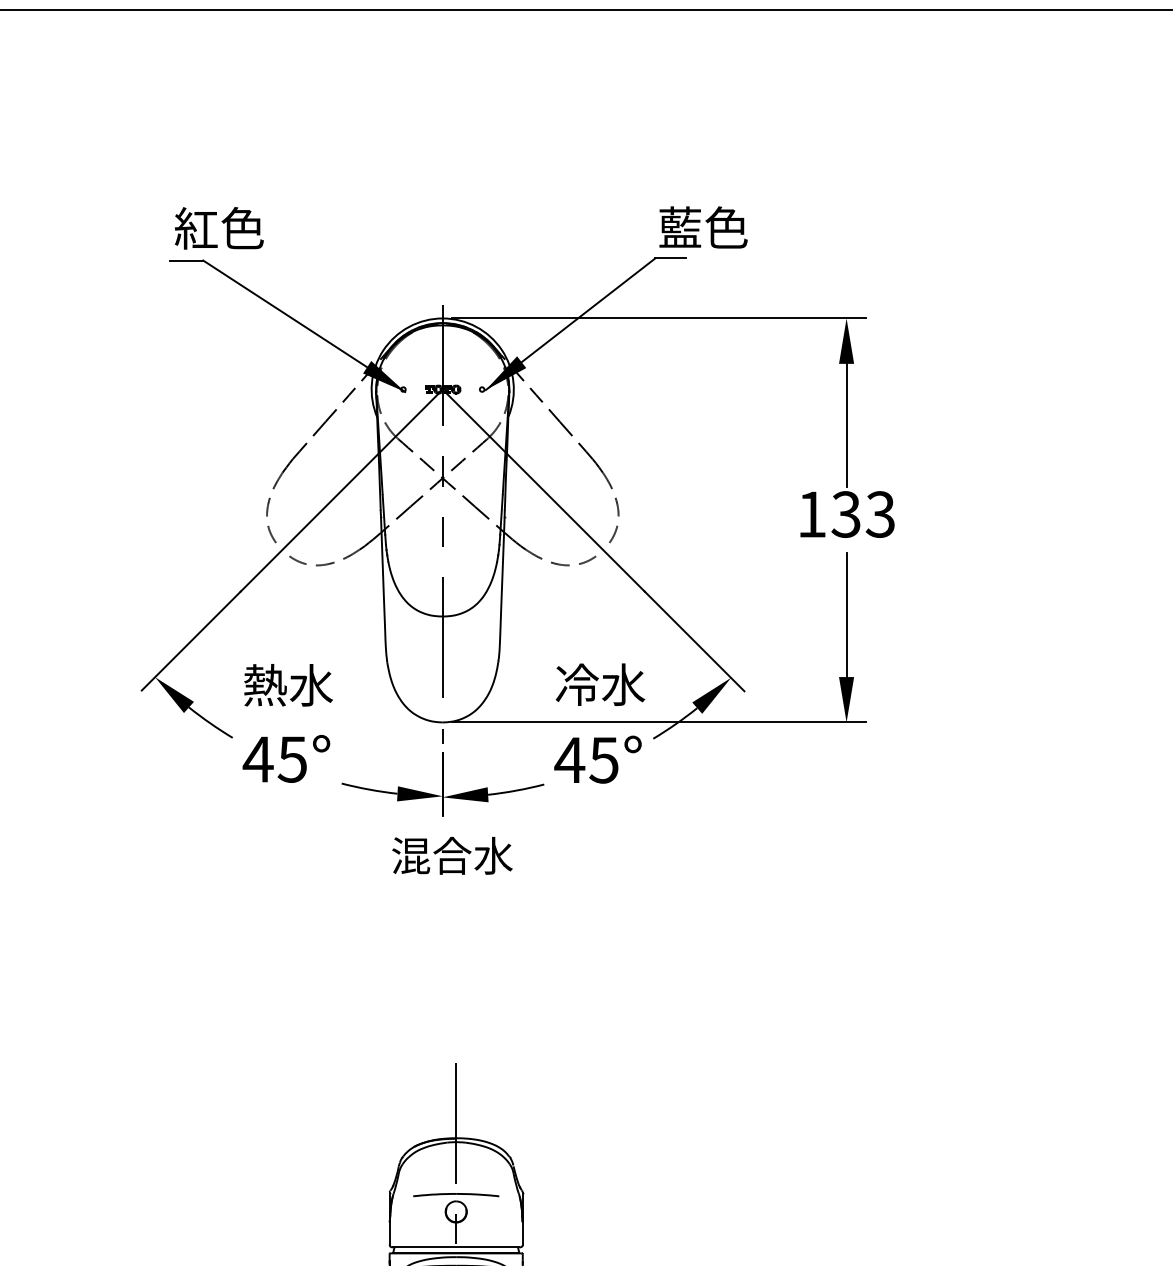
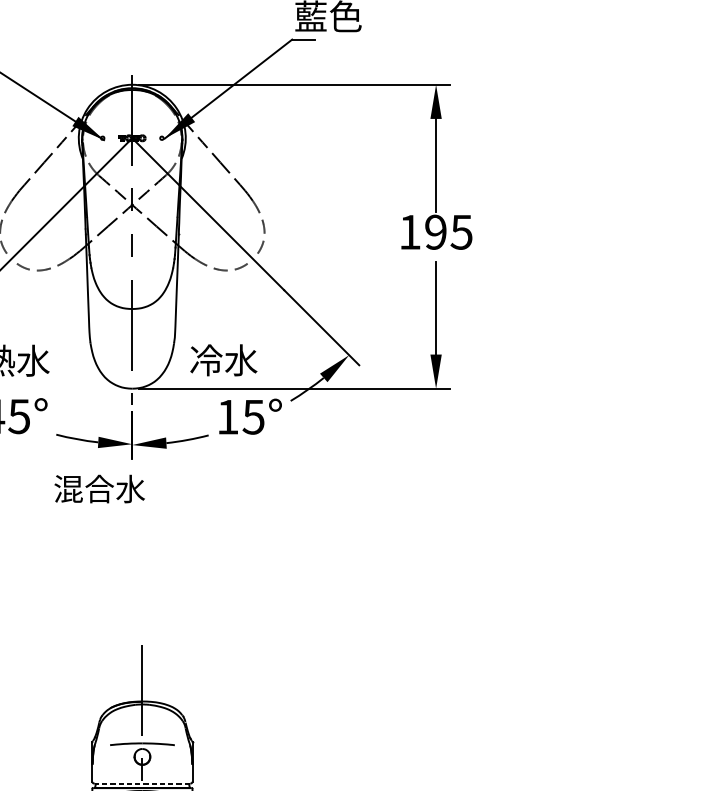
text: (862, 514) -> (448, 232), 133 -> 195
text: (600, 684) -> (223, 360), moved
text: (569, 759) -> (227, 416), 45° -> 15°
text: (452, 855) -> (99, 488), moved
line: (455, 1247) -> (141, 783), solid -> dashed

